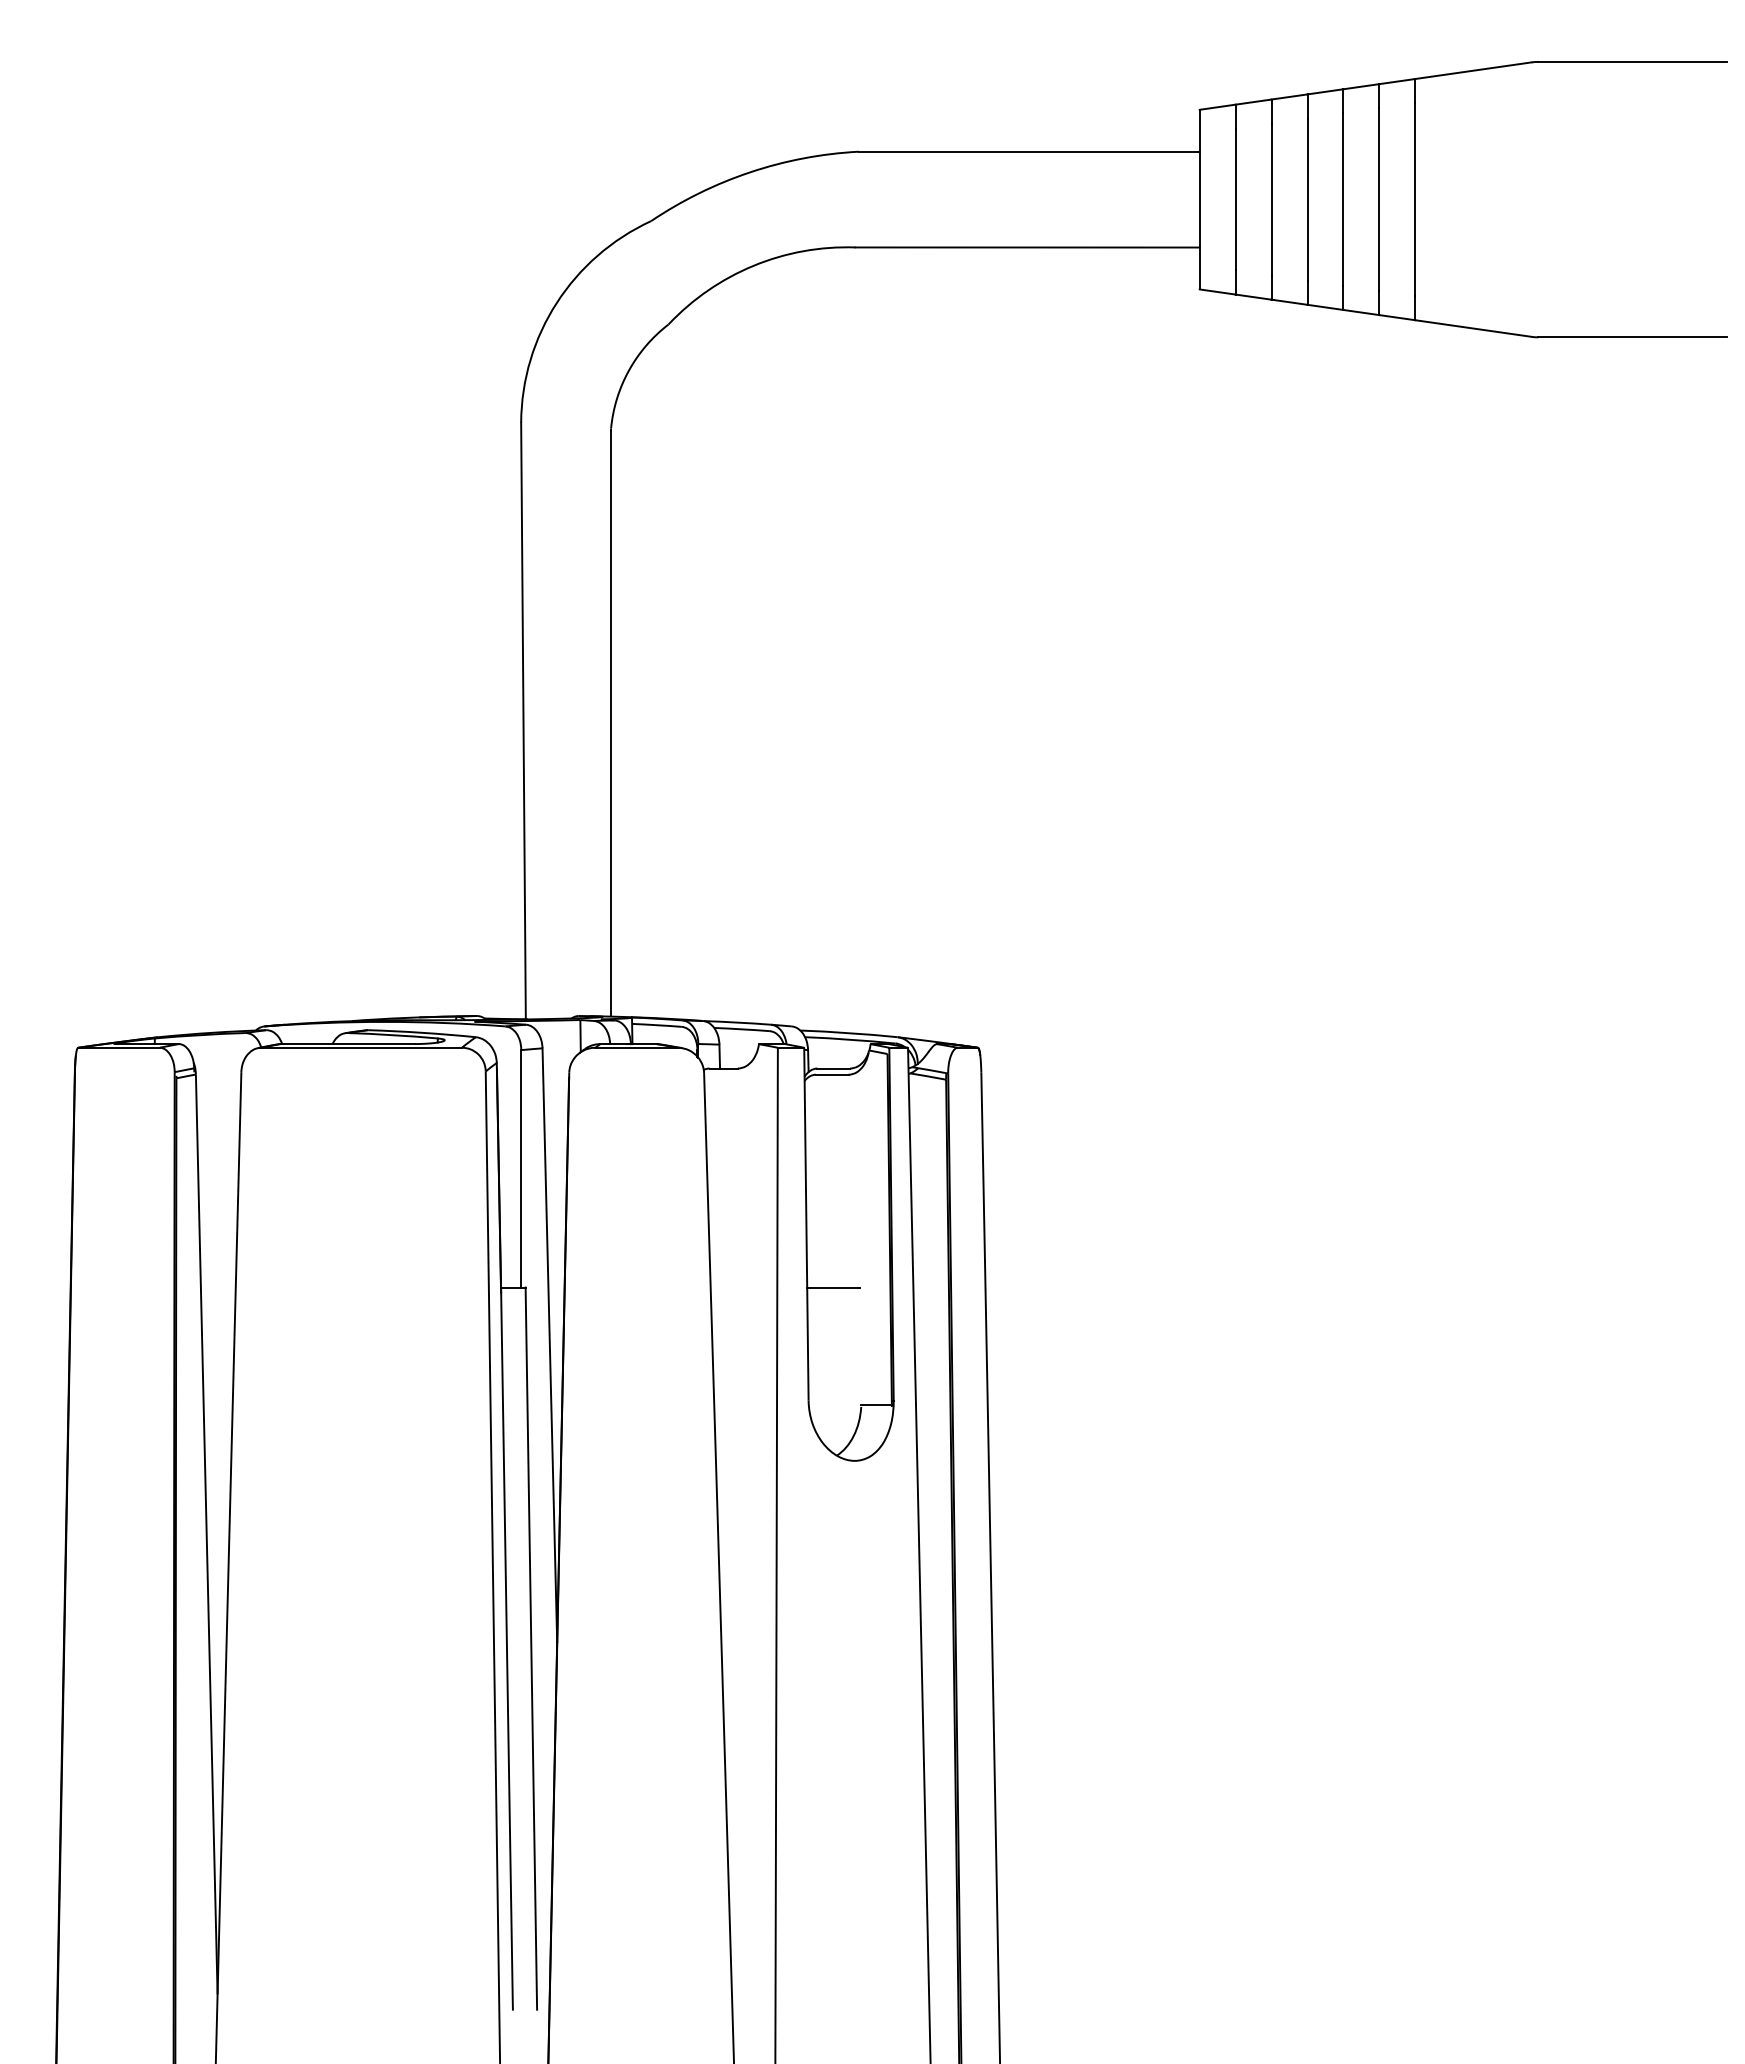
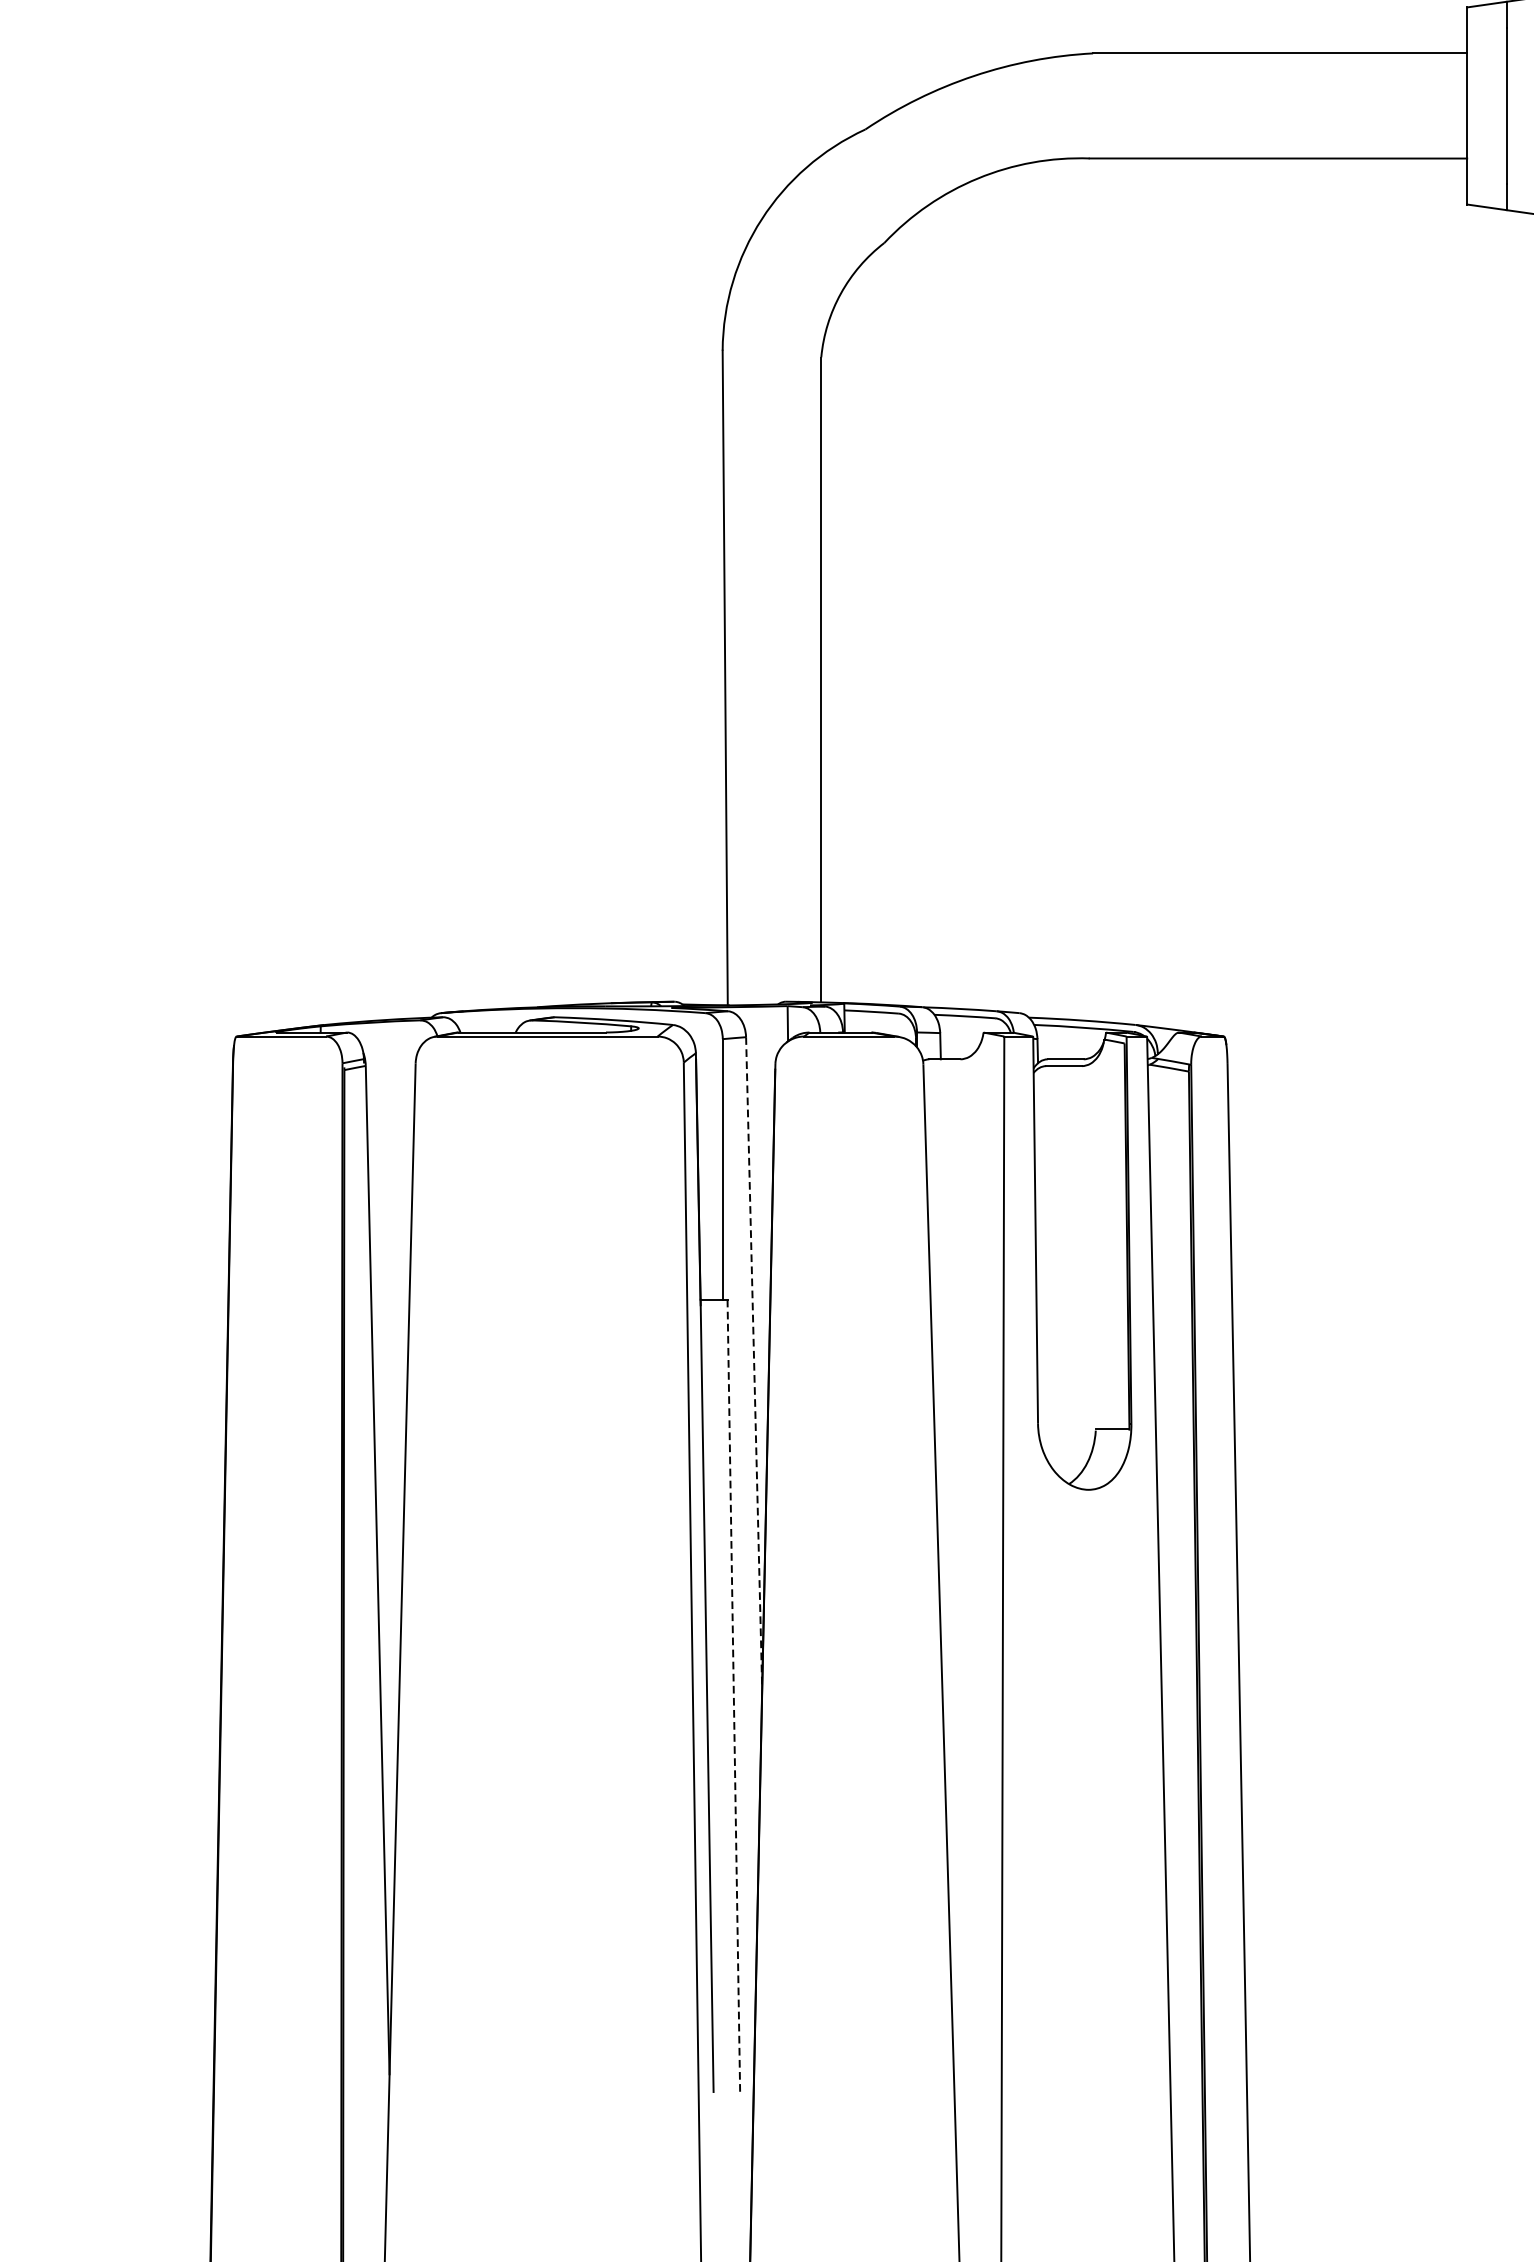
line: (833, 1287) -> (1065, 1299), removed
line: (549, 1345) -> (753, 1363), solid -> dashed
line: (531, 1649) -> (733, 1696), solid -> dashed

